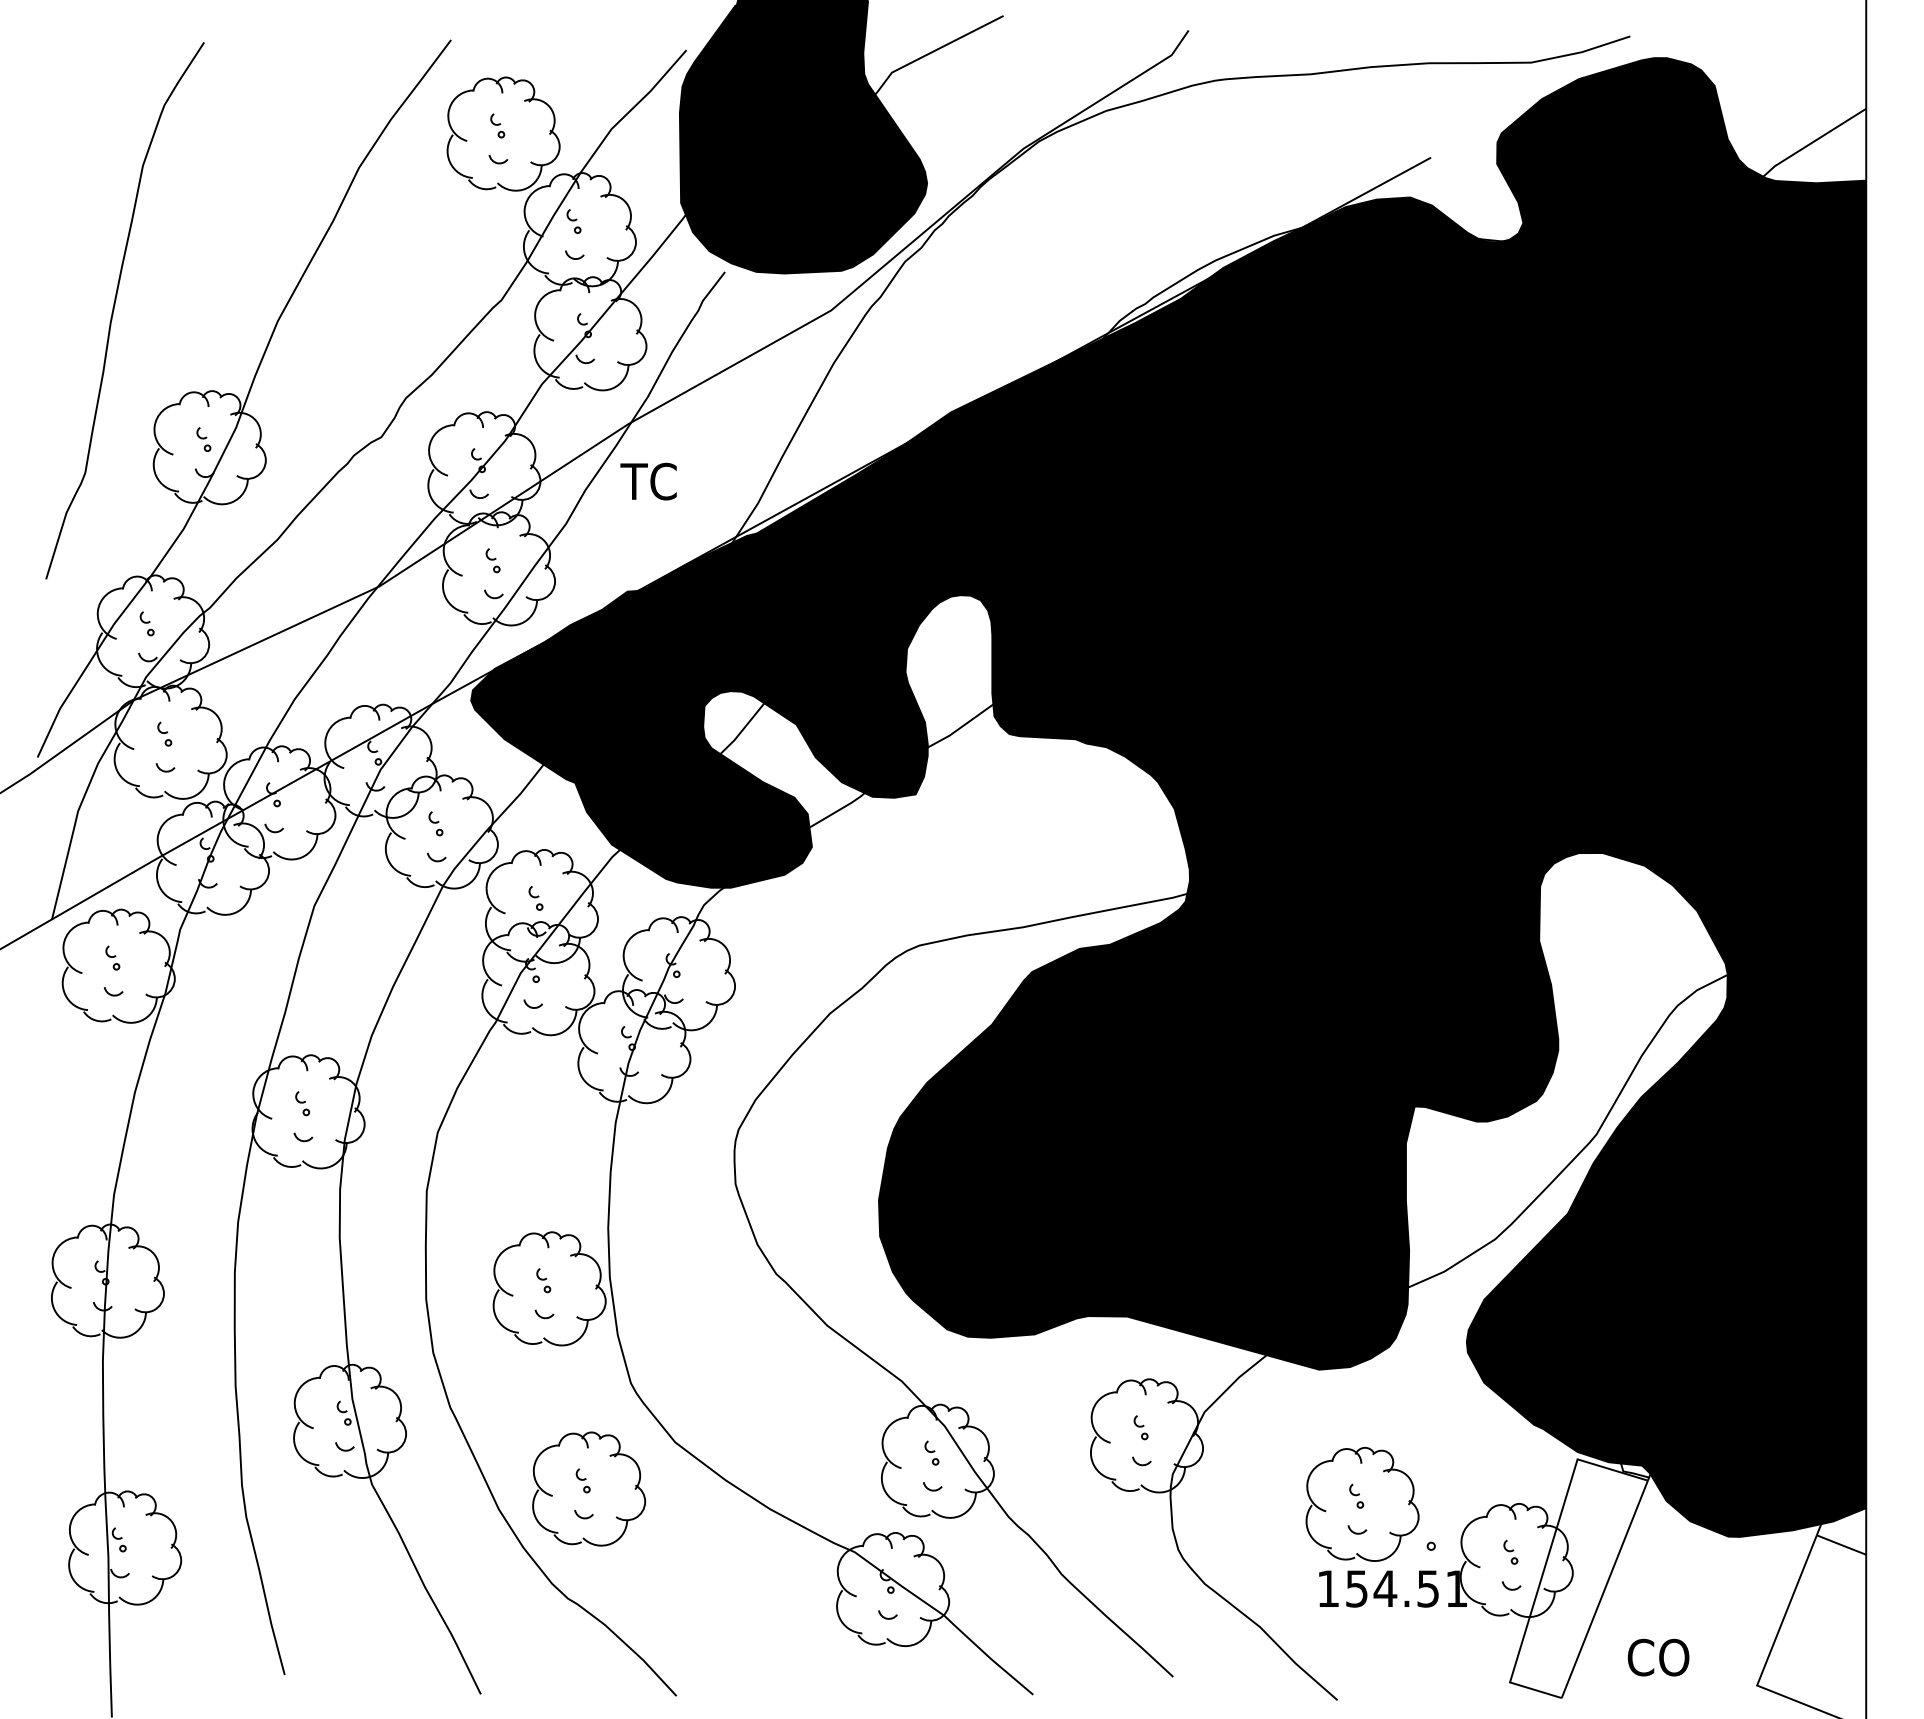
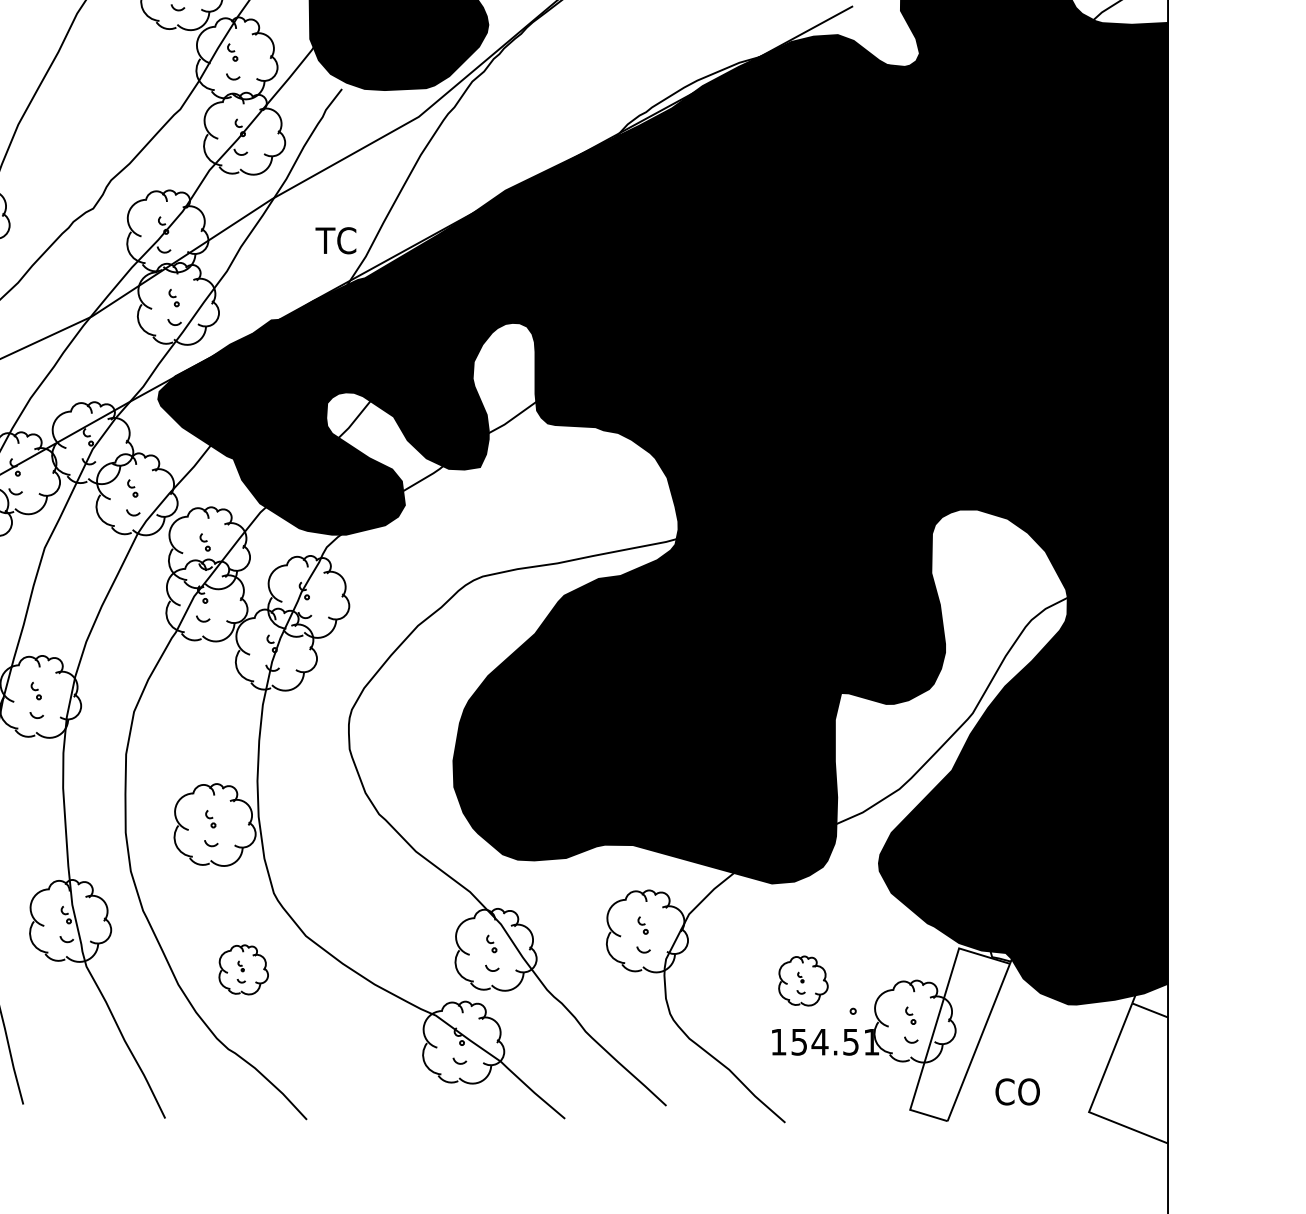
text: (648, 481) -> (335, 240), moved
part: (589, 1488) -> (243, 969), size x0.6
part: (1362, 1504) -> (803, 981), size x0.6

